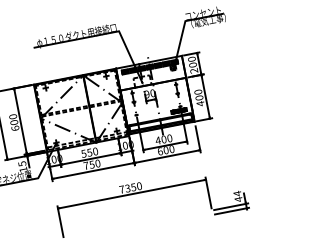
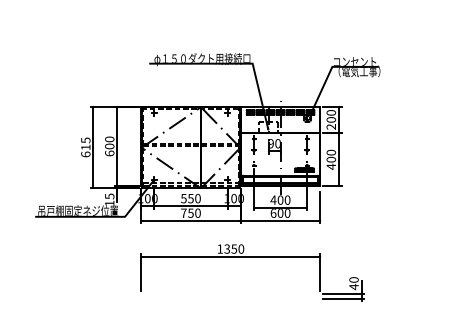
text: (122, 189) -> (220, 248), 7350 -> 1350
text: (236, 193) -> (353, 279), 44 -> 40

